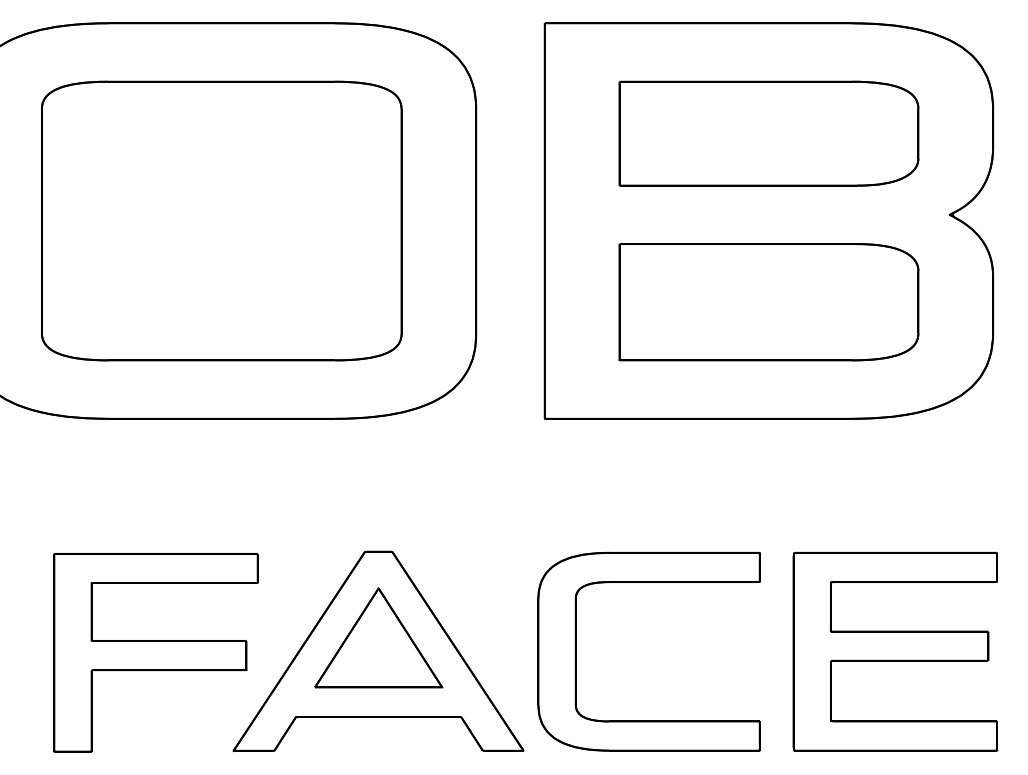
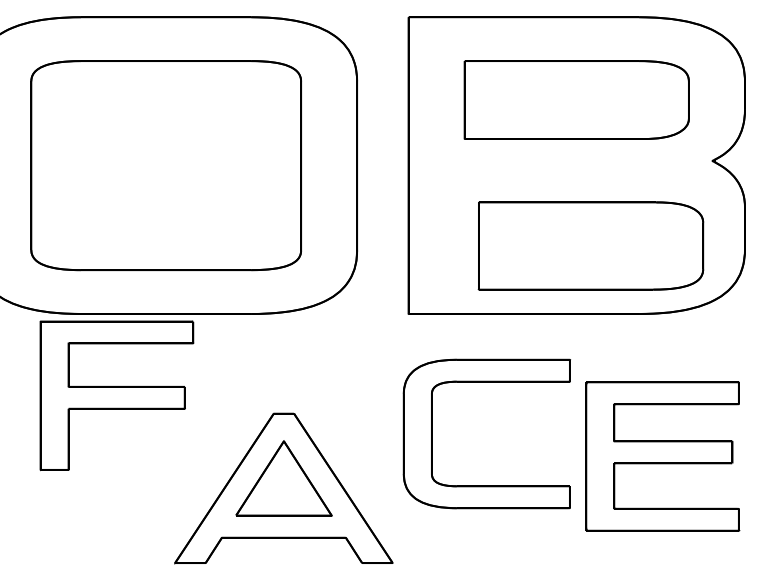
part: (768, 302) -> (590, 246), moved
part: (648, 582) -> (486, 382), moved
part: (895, 651) -> (662, 456), moved
part: (155, 652) -> (116, 395), moved

